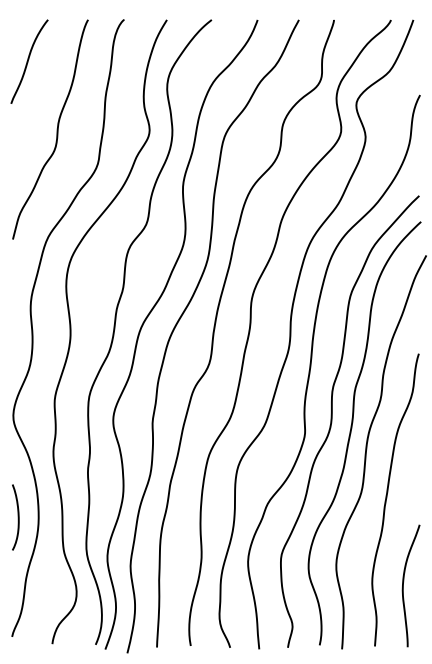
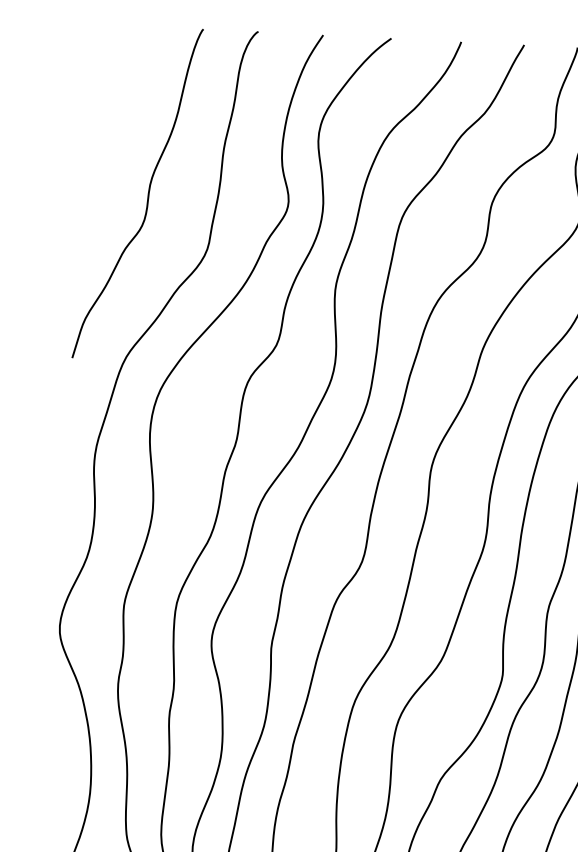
curve: (28, 61) -> (109, 88), removed
curve: (17, 517) -> (58, 781), removed

